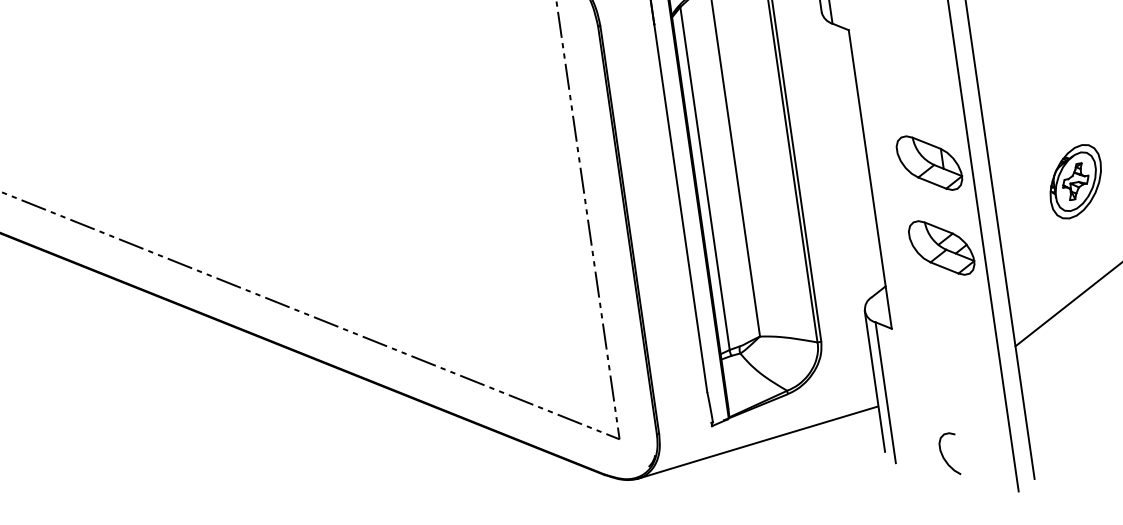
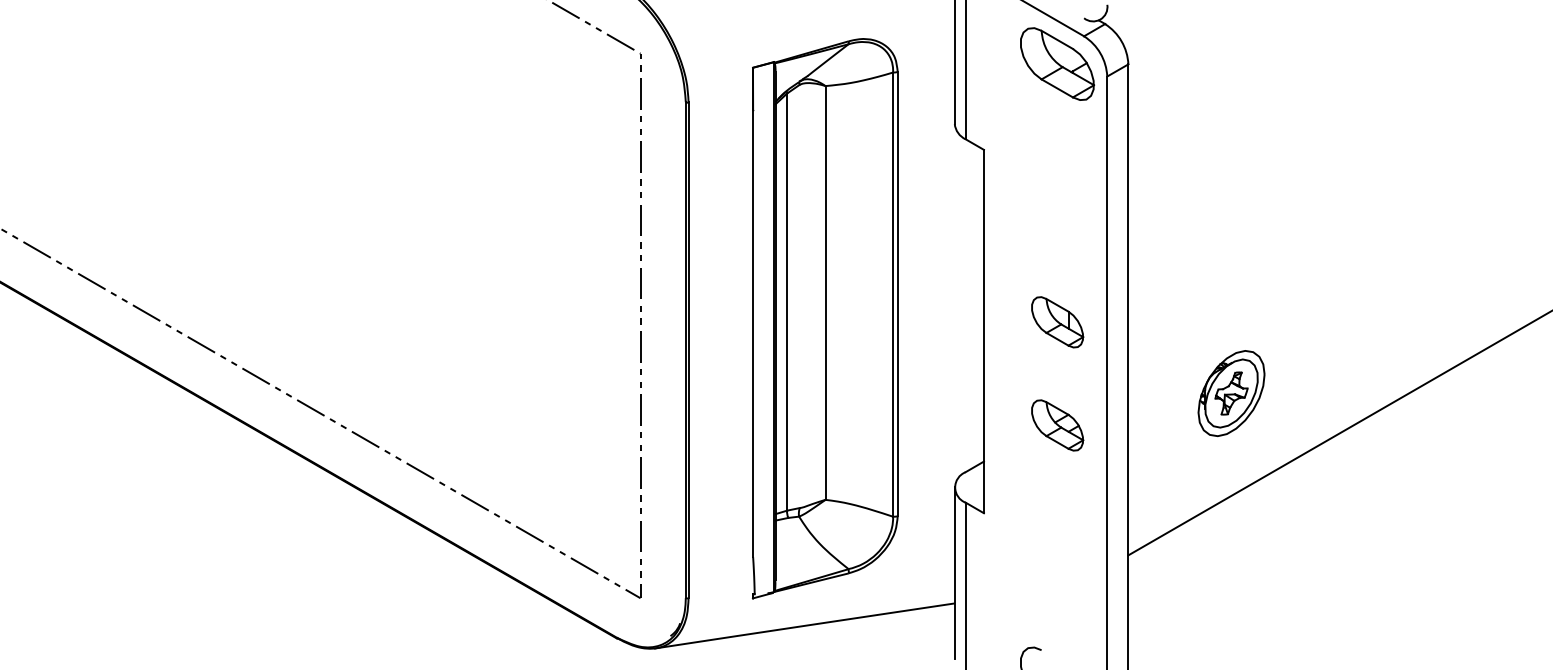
part: (929, 163) -> (1057, 322), size x0.7
part: (1075, 181) -> (1231, 393), moved
part: (941, 247) -> (1057, 425), size x0.7

